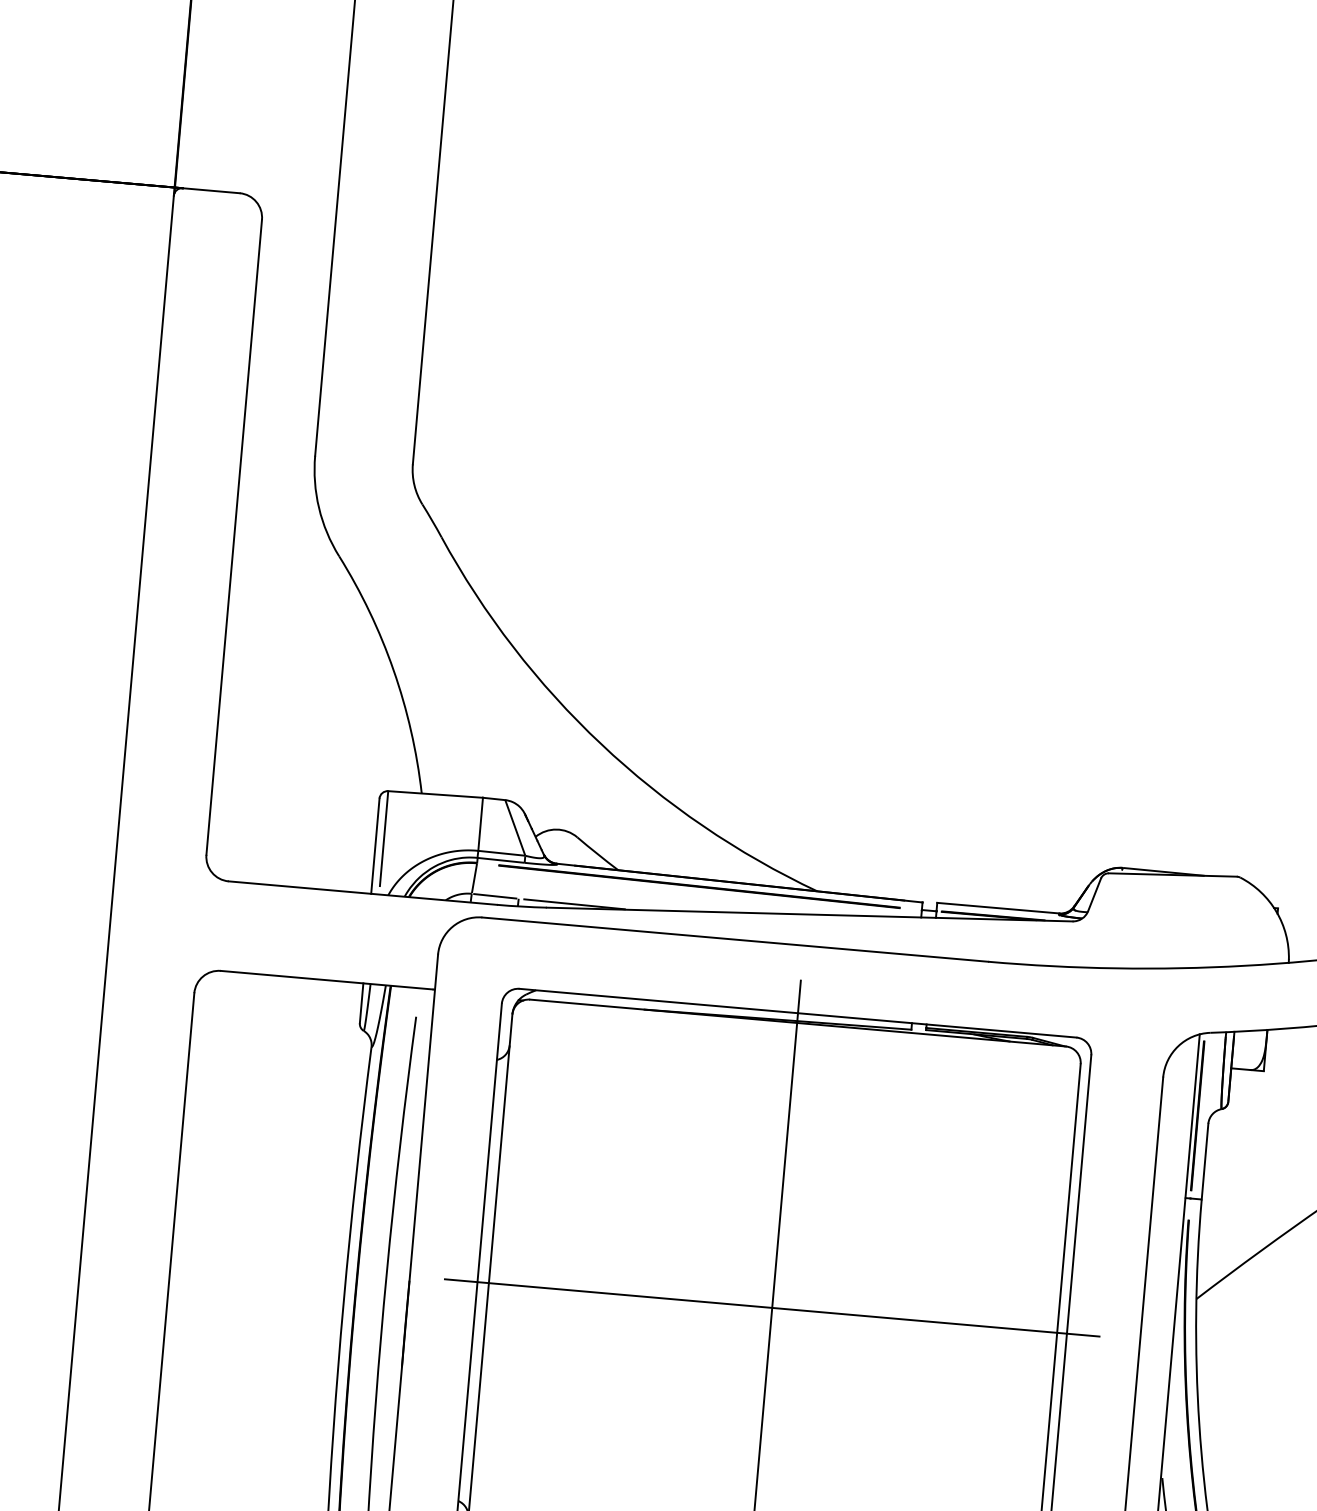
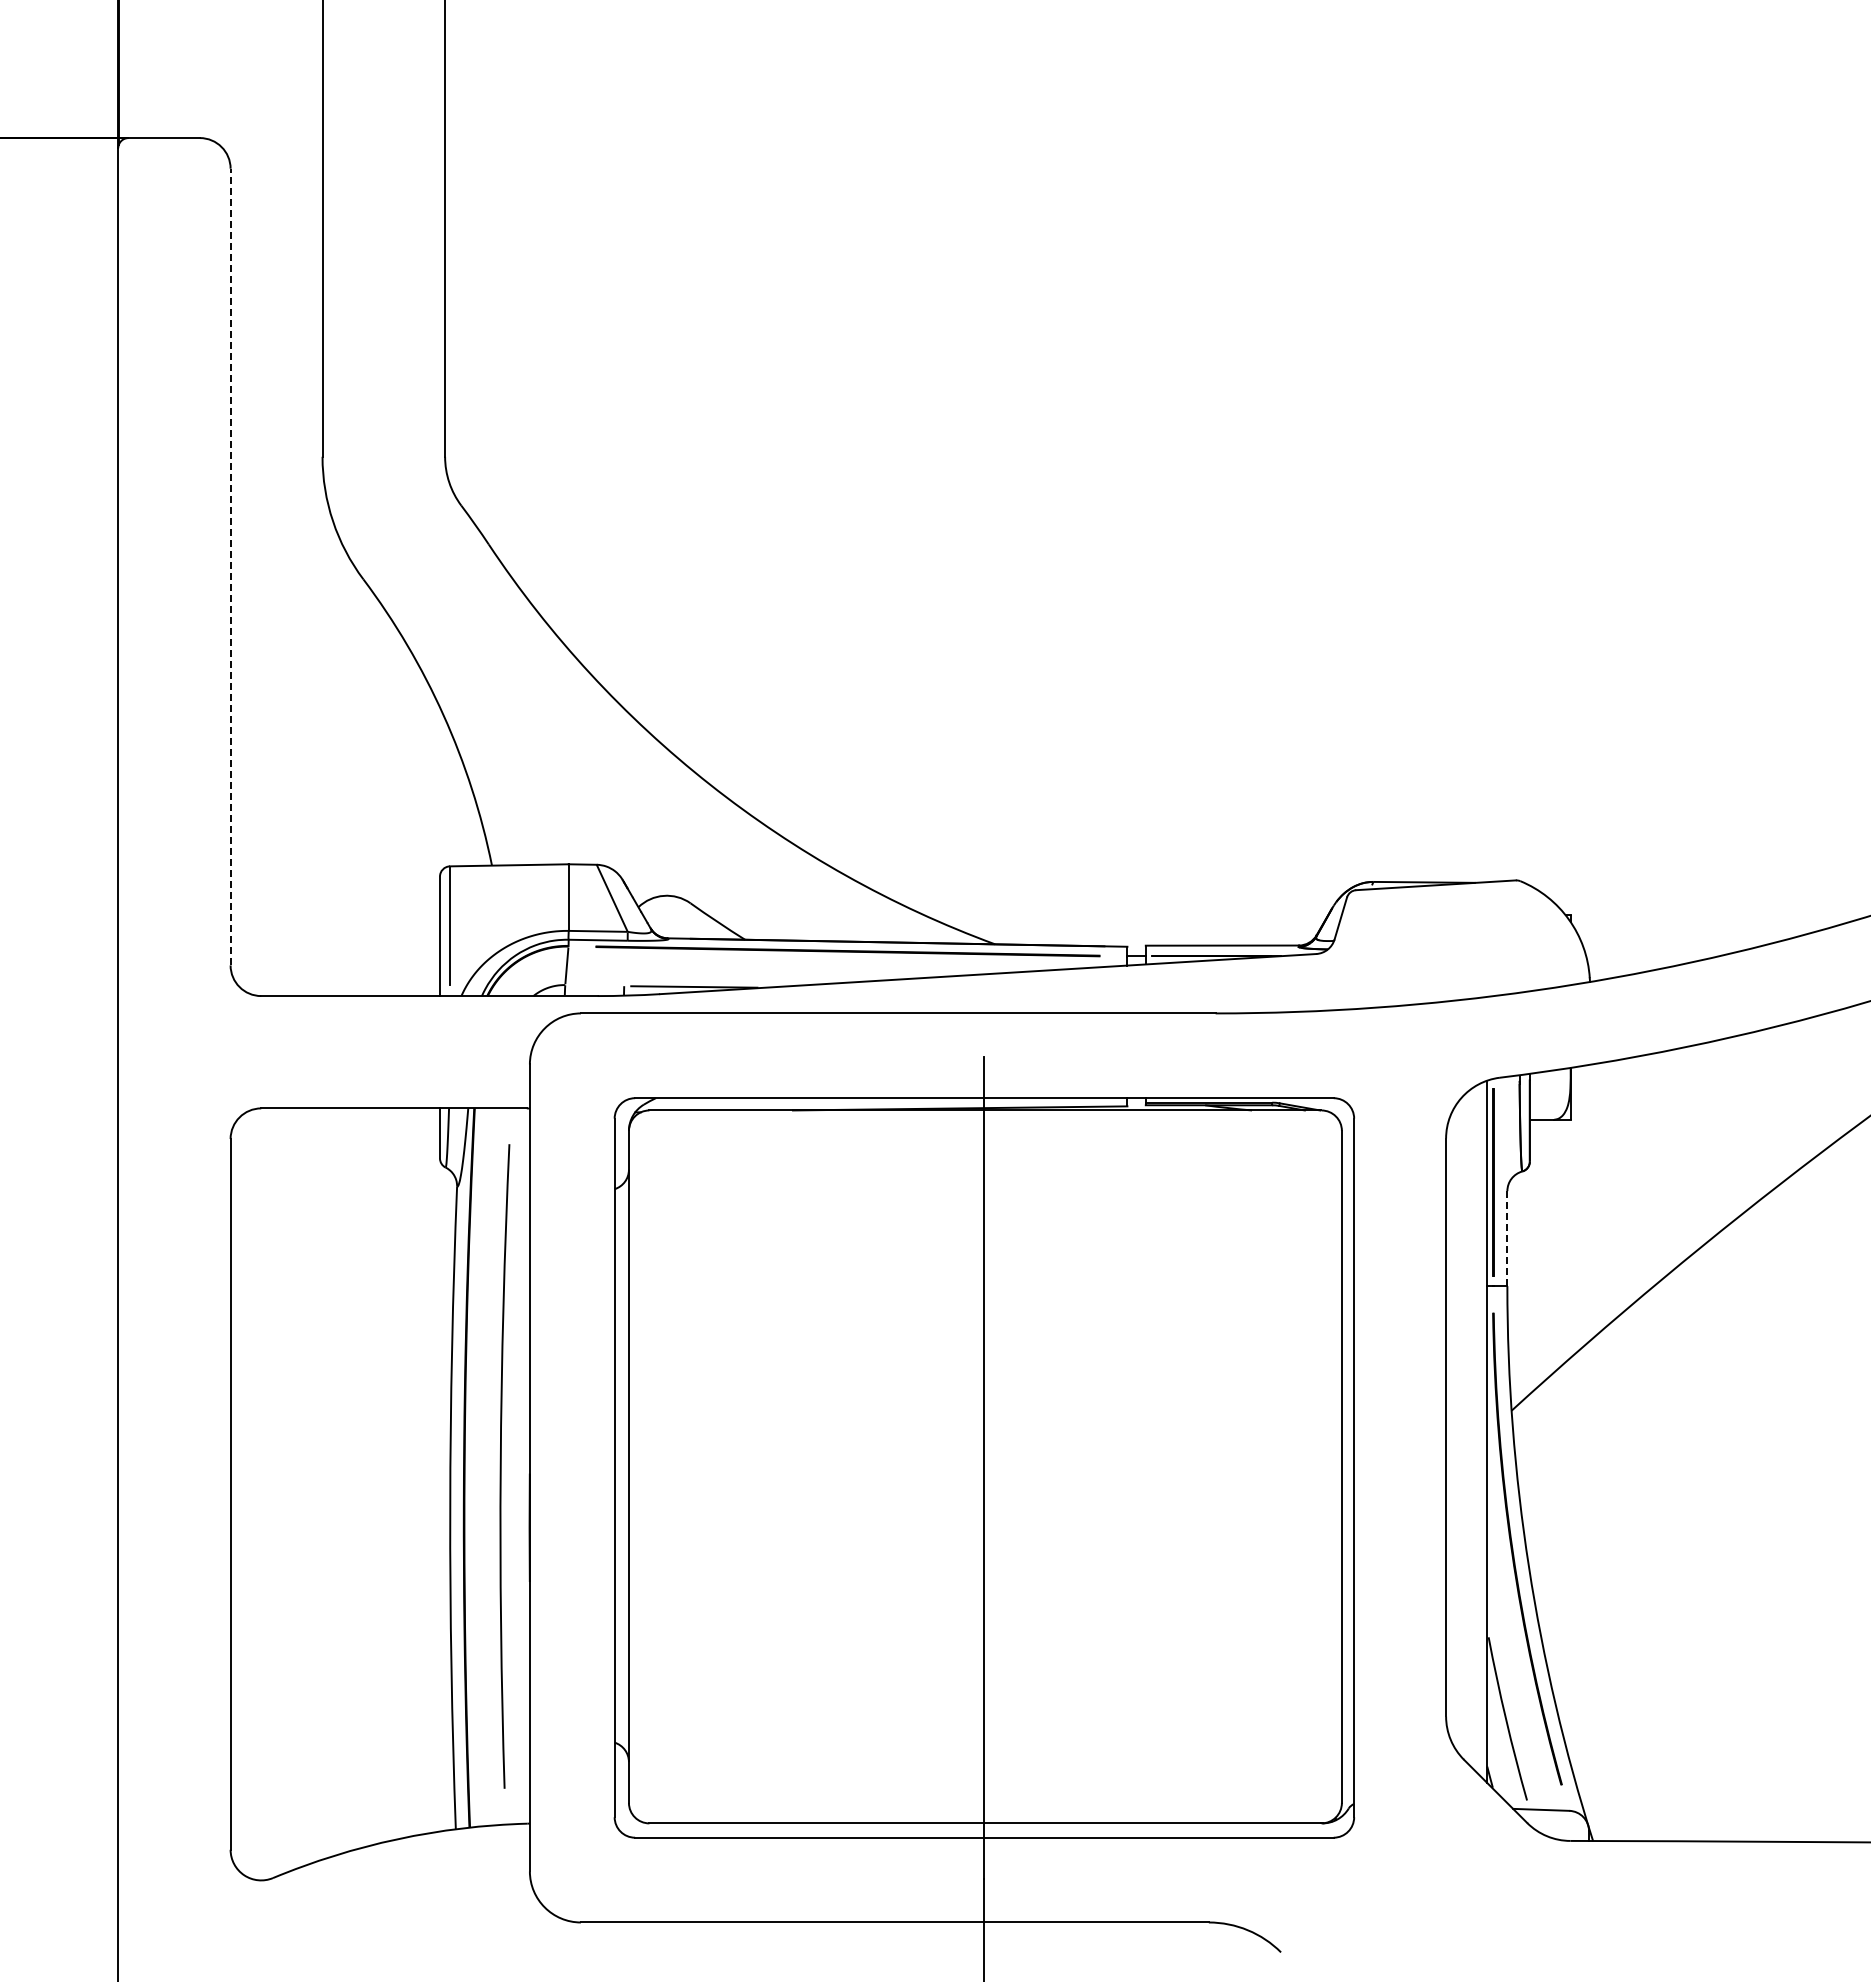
line: (234, 536) -> (230, 566), solid -> dashed
line: (495, 896) -> (594, 985), removed
line: (1205, 1161) -> (1507, 1238), solid -> dashed
line: (772, 1307) -> (984, 1467), removed

